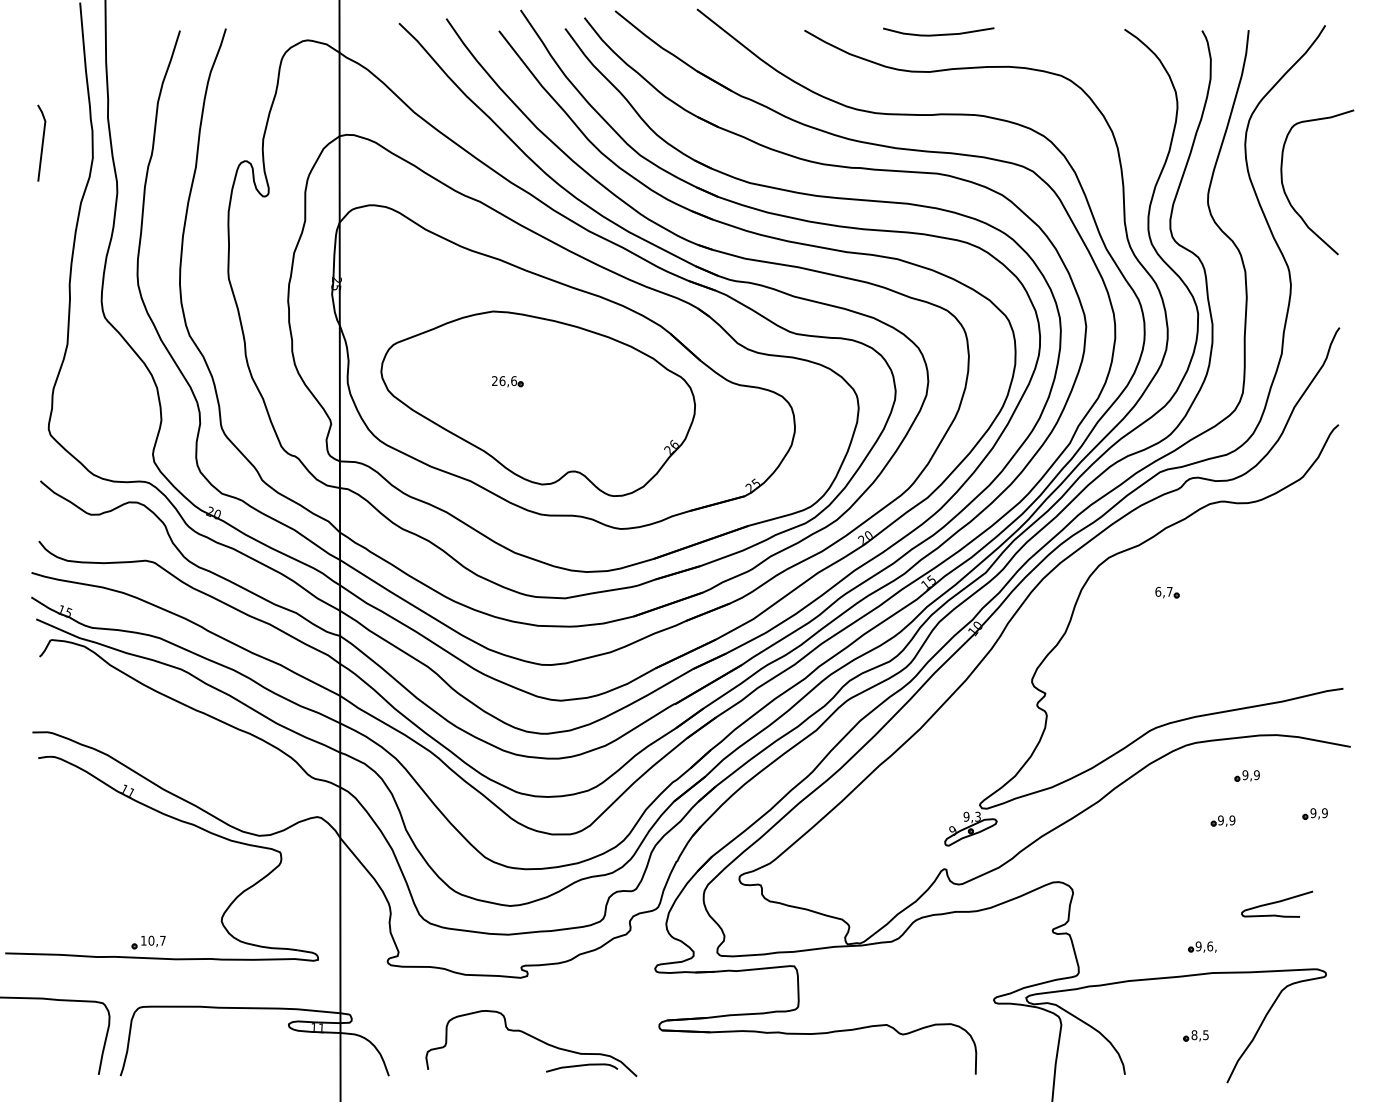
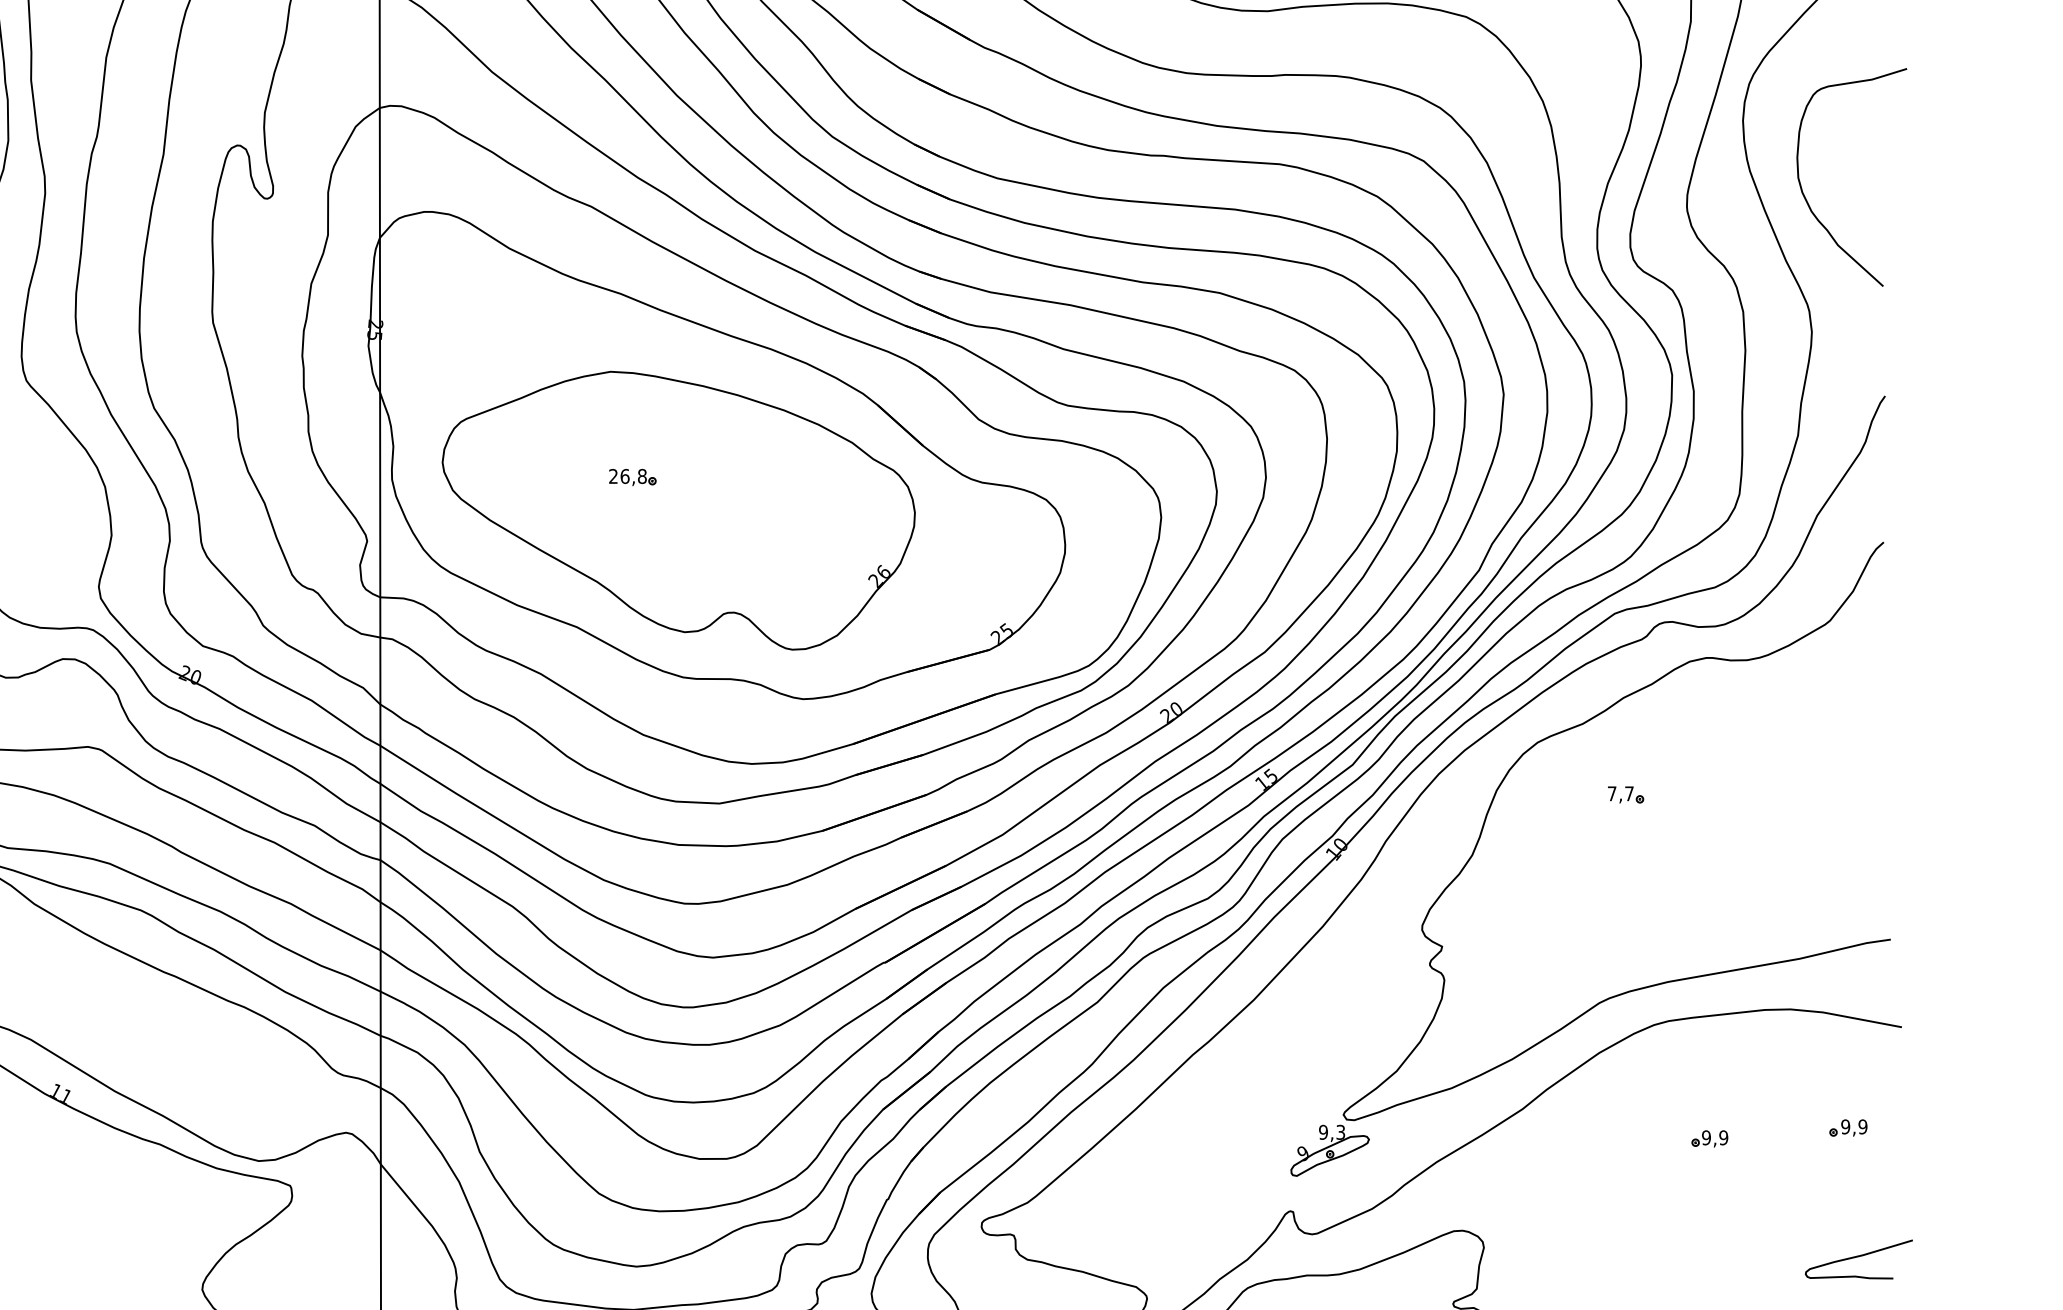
text: (513, 380) -> (641, 475), 26,6 -> 26,8
text: (1158, 591) -> (1612, 793), 6,7 -> 7,7
part: (1246, 775) -> (1744, 1070), removed
curve: (1277, 902) -> (1859, 1256), moved

